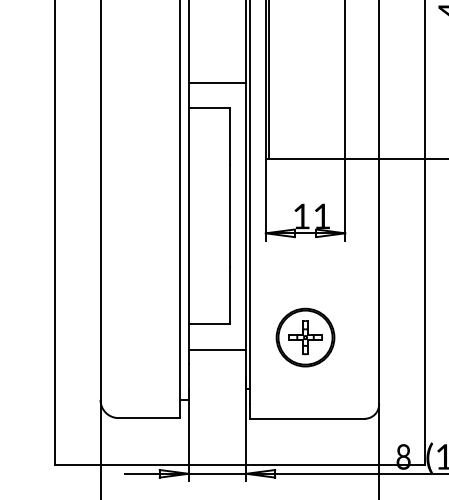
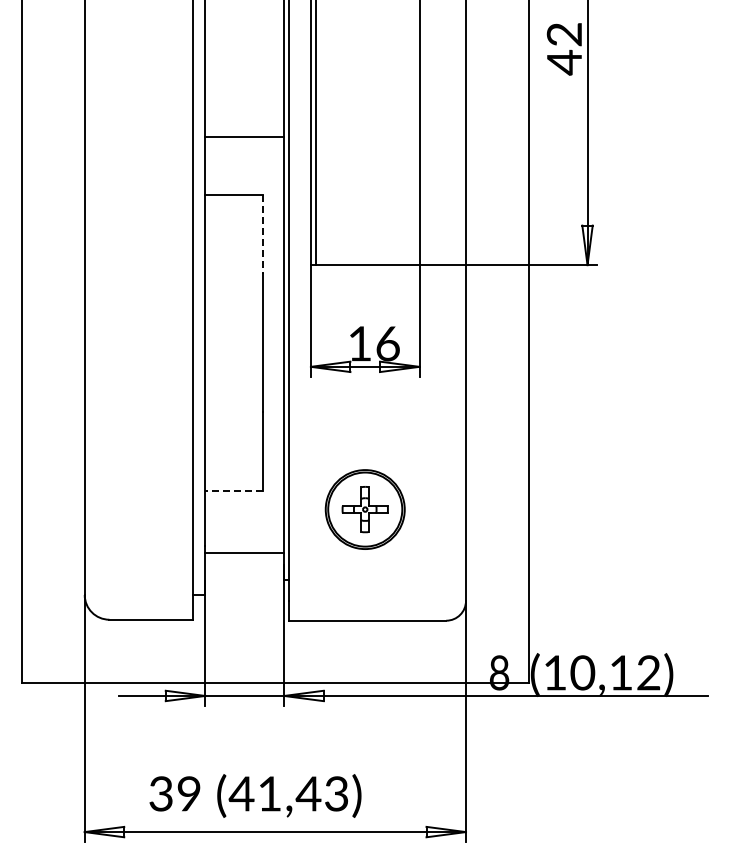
line: (217, 82) -> (244, 136), moved
line: (230, 136) -> (262, 234), solid -> dashed
text: (321, 216) -> (387, 343), 11 -> 16
line: (209, 324) -> (233, 491), solid -> dashed
line: (217, 349) -> (244, 553), moved

